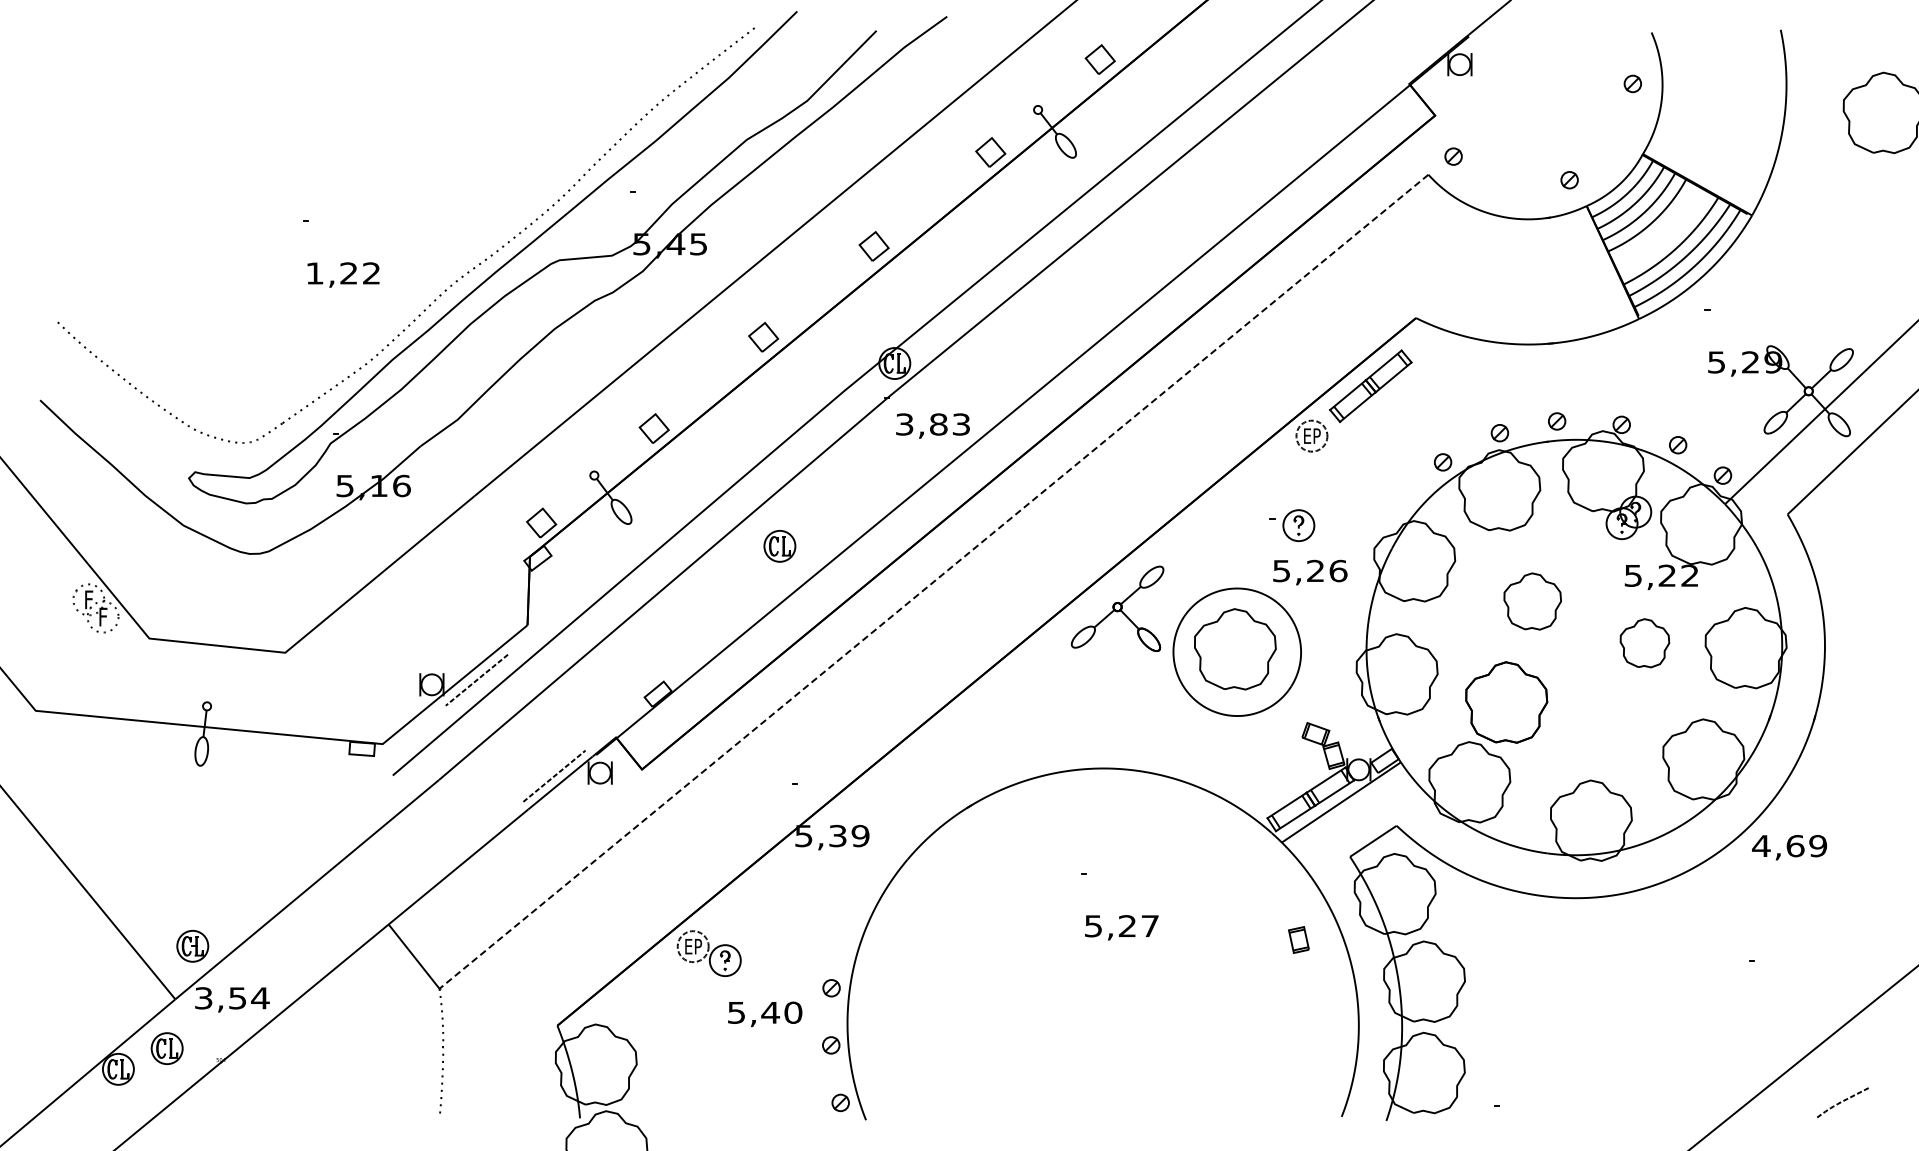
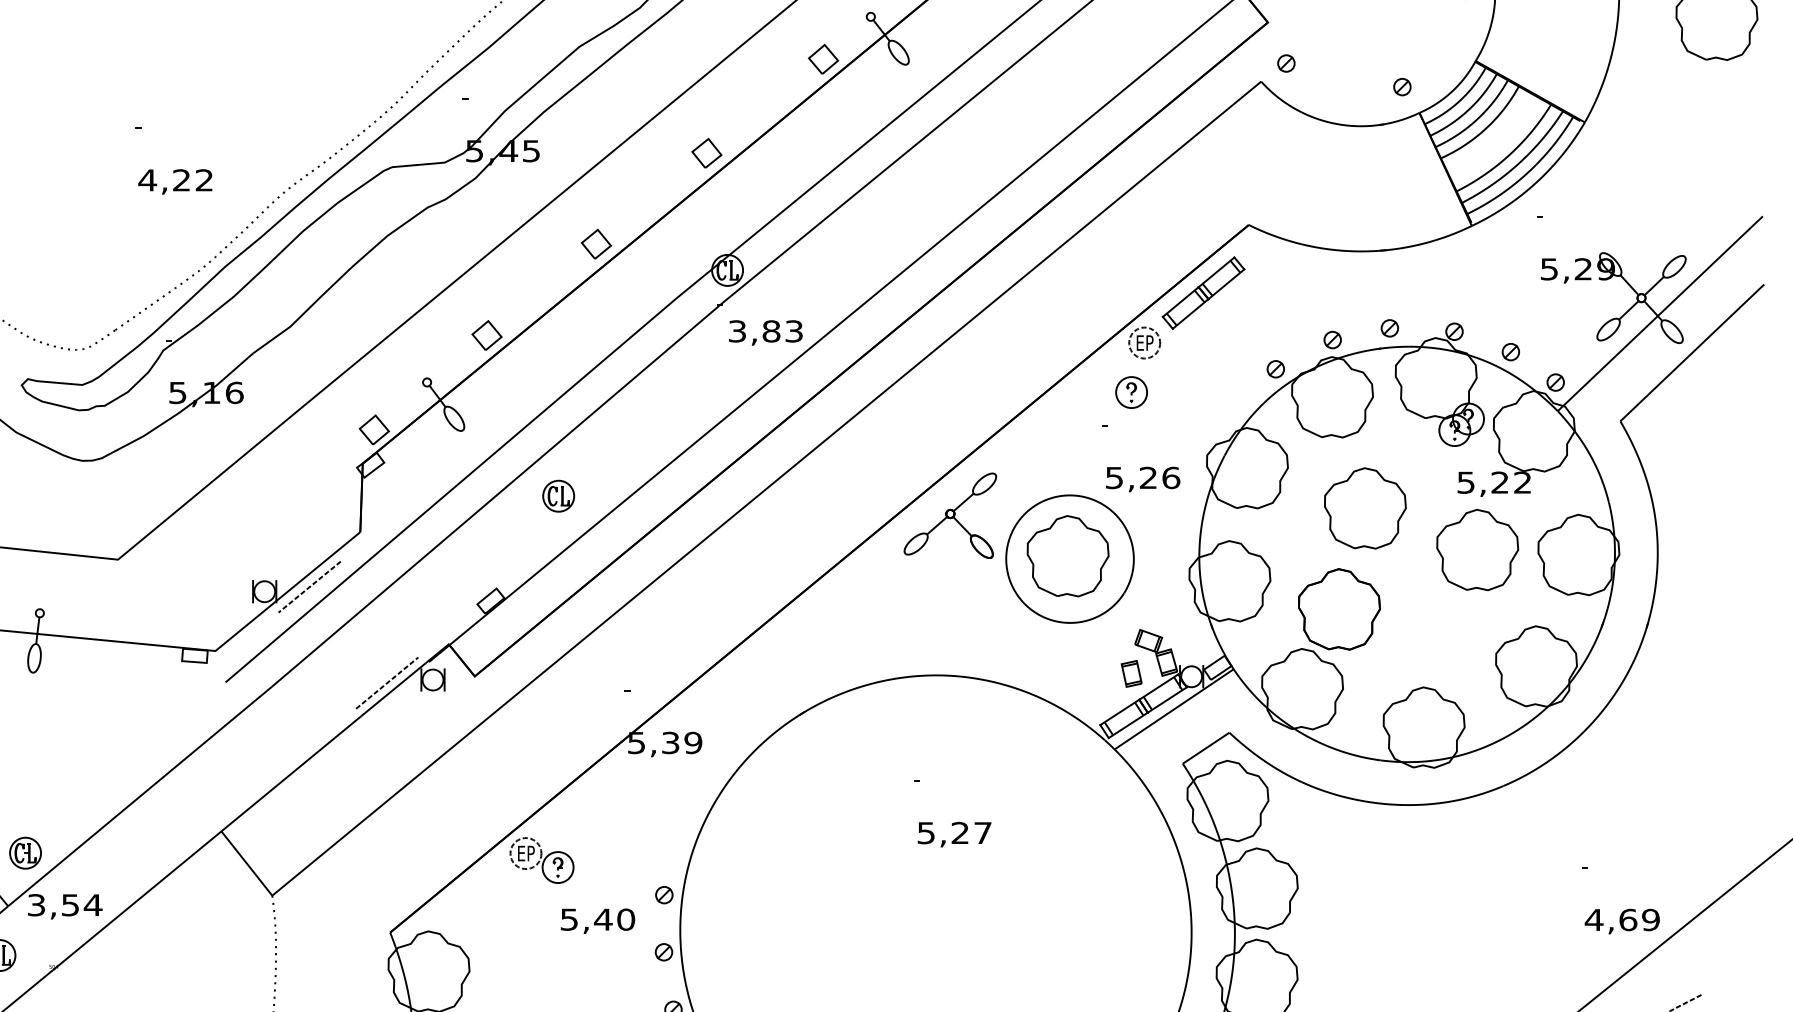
text: (314, 273) -> (147, 180), 1,22 -> 4,22
part: (1298, 525) -> (1131, 392), moved
part: (779, 546) -> (558, 496), moved
line: (932, 582) -> (765, 489), dashed -> solid
part: (1532, 601) -> (1365, 508), size x1.43
part: (1644, 643) -> (1477, 550), size x1.67
text: (1789, 847) -> (1622, 921), moved
part: (1298, 939) -> (1131, 673), moved

